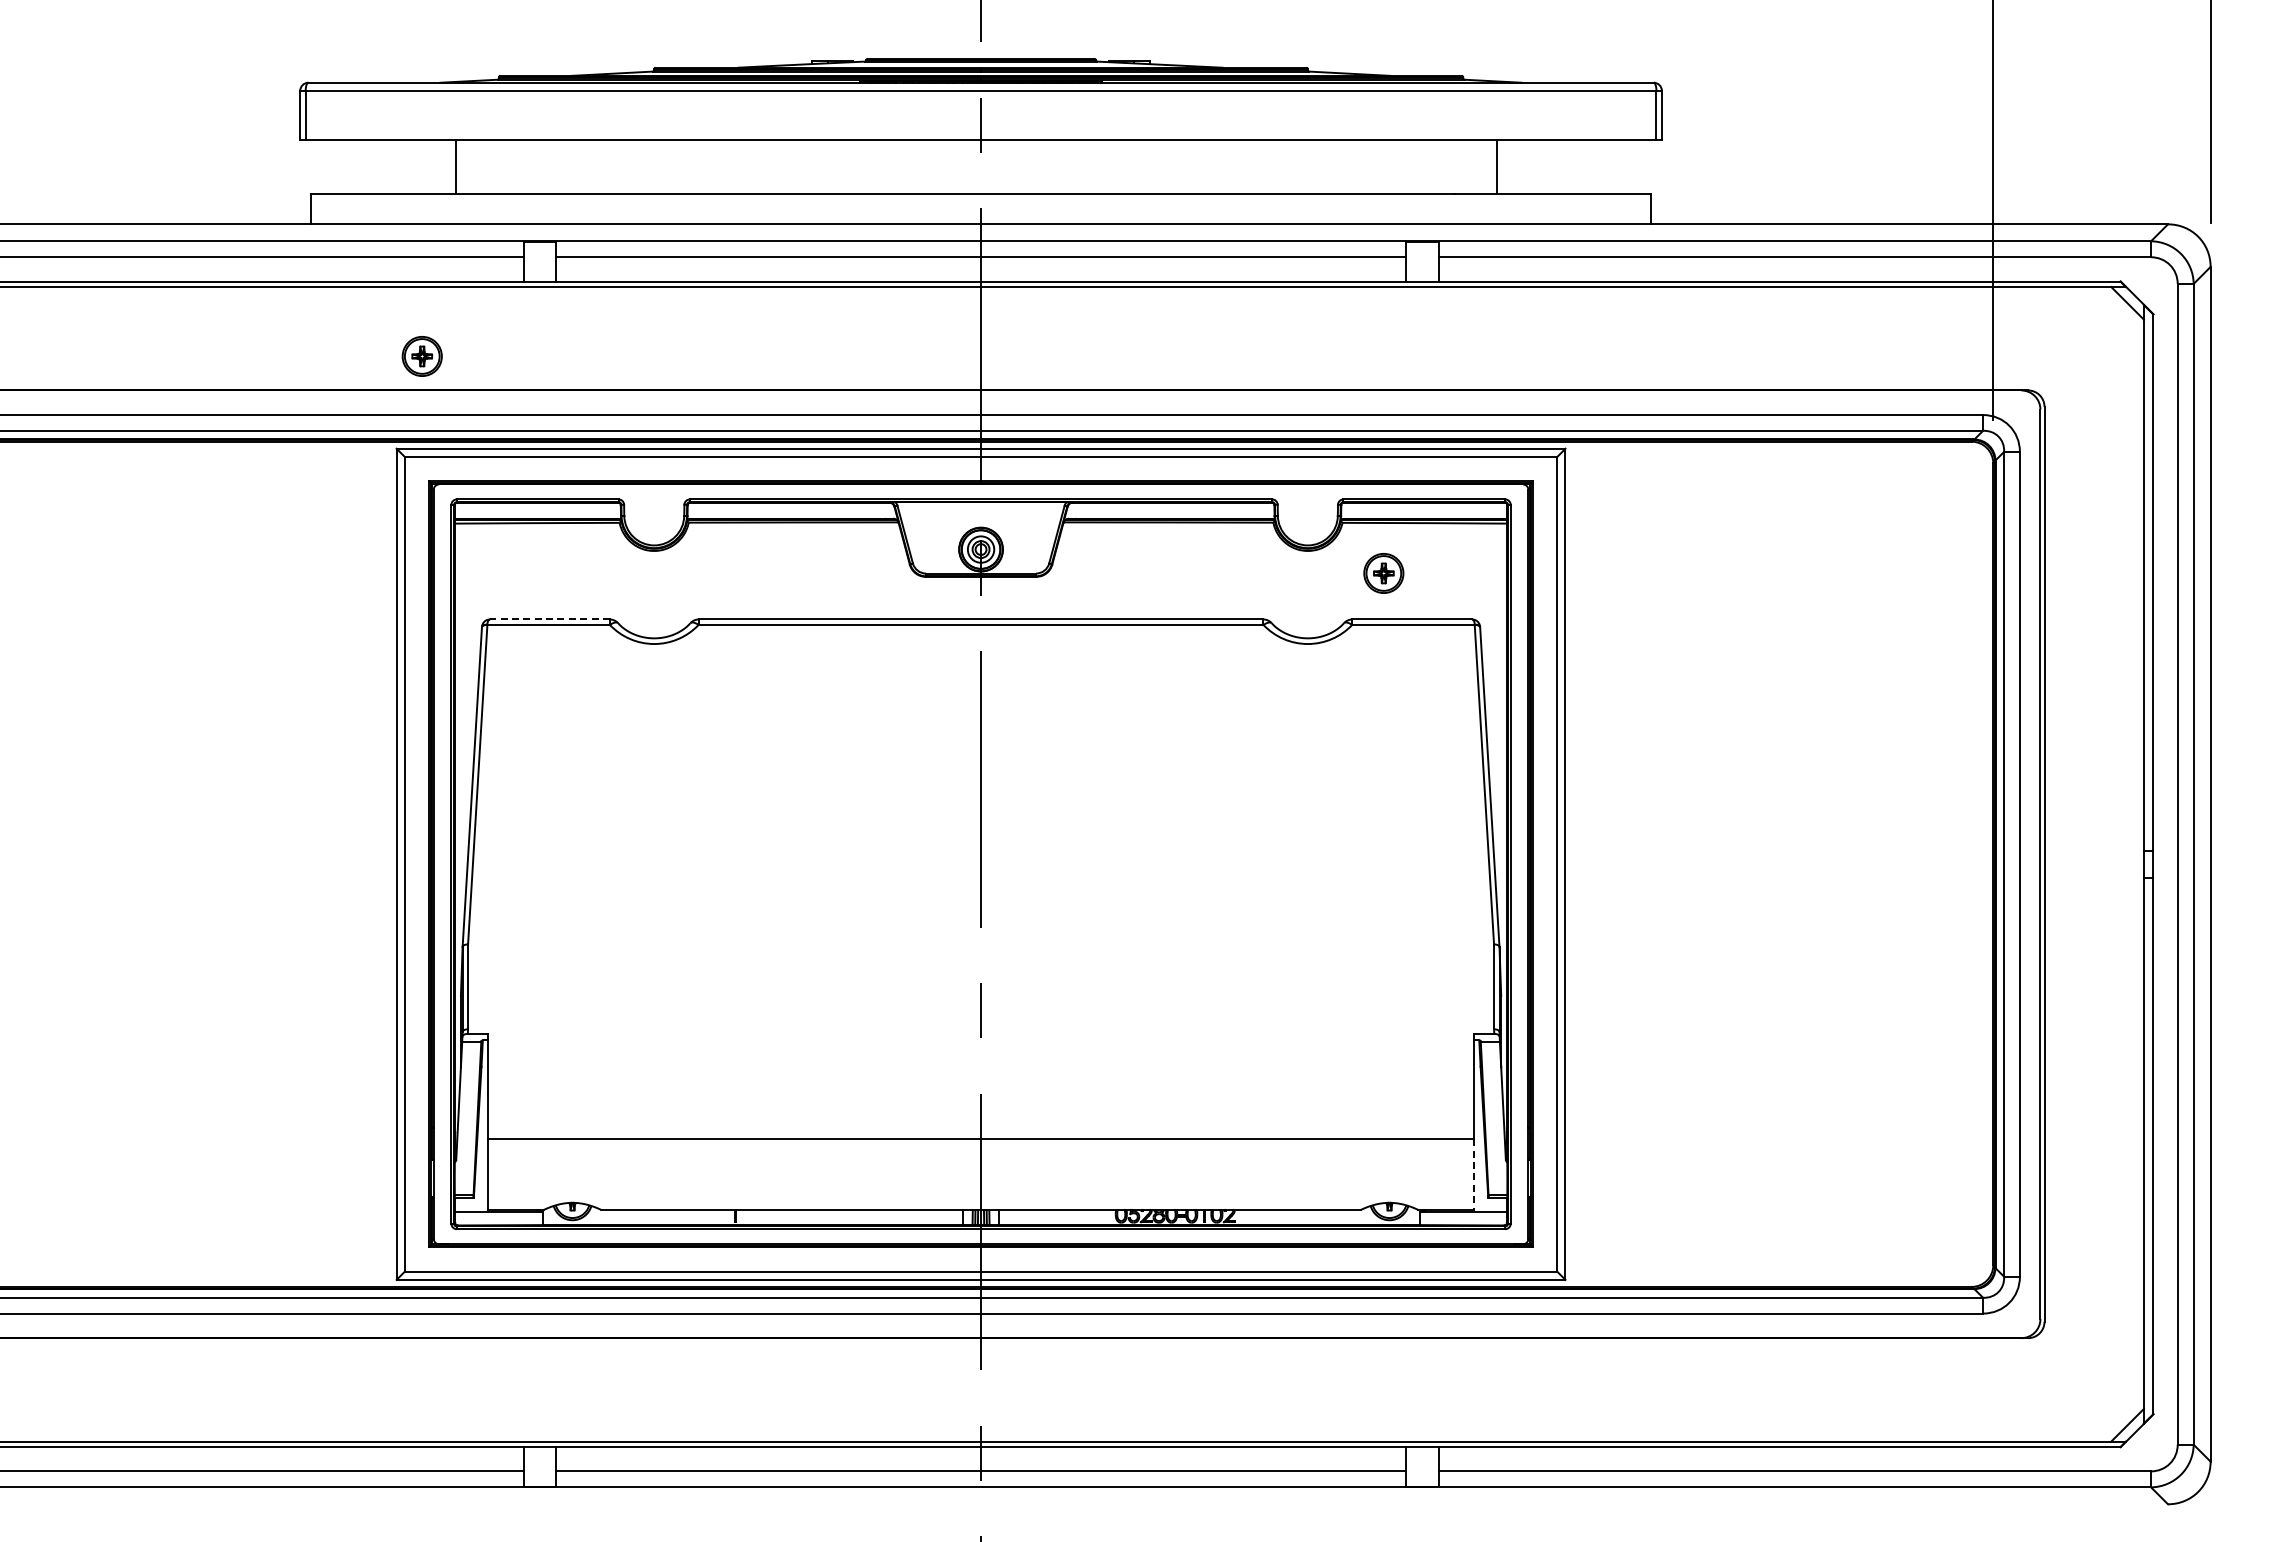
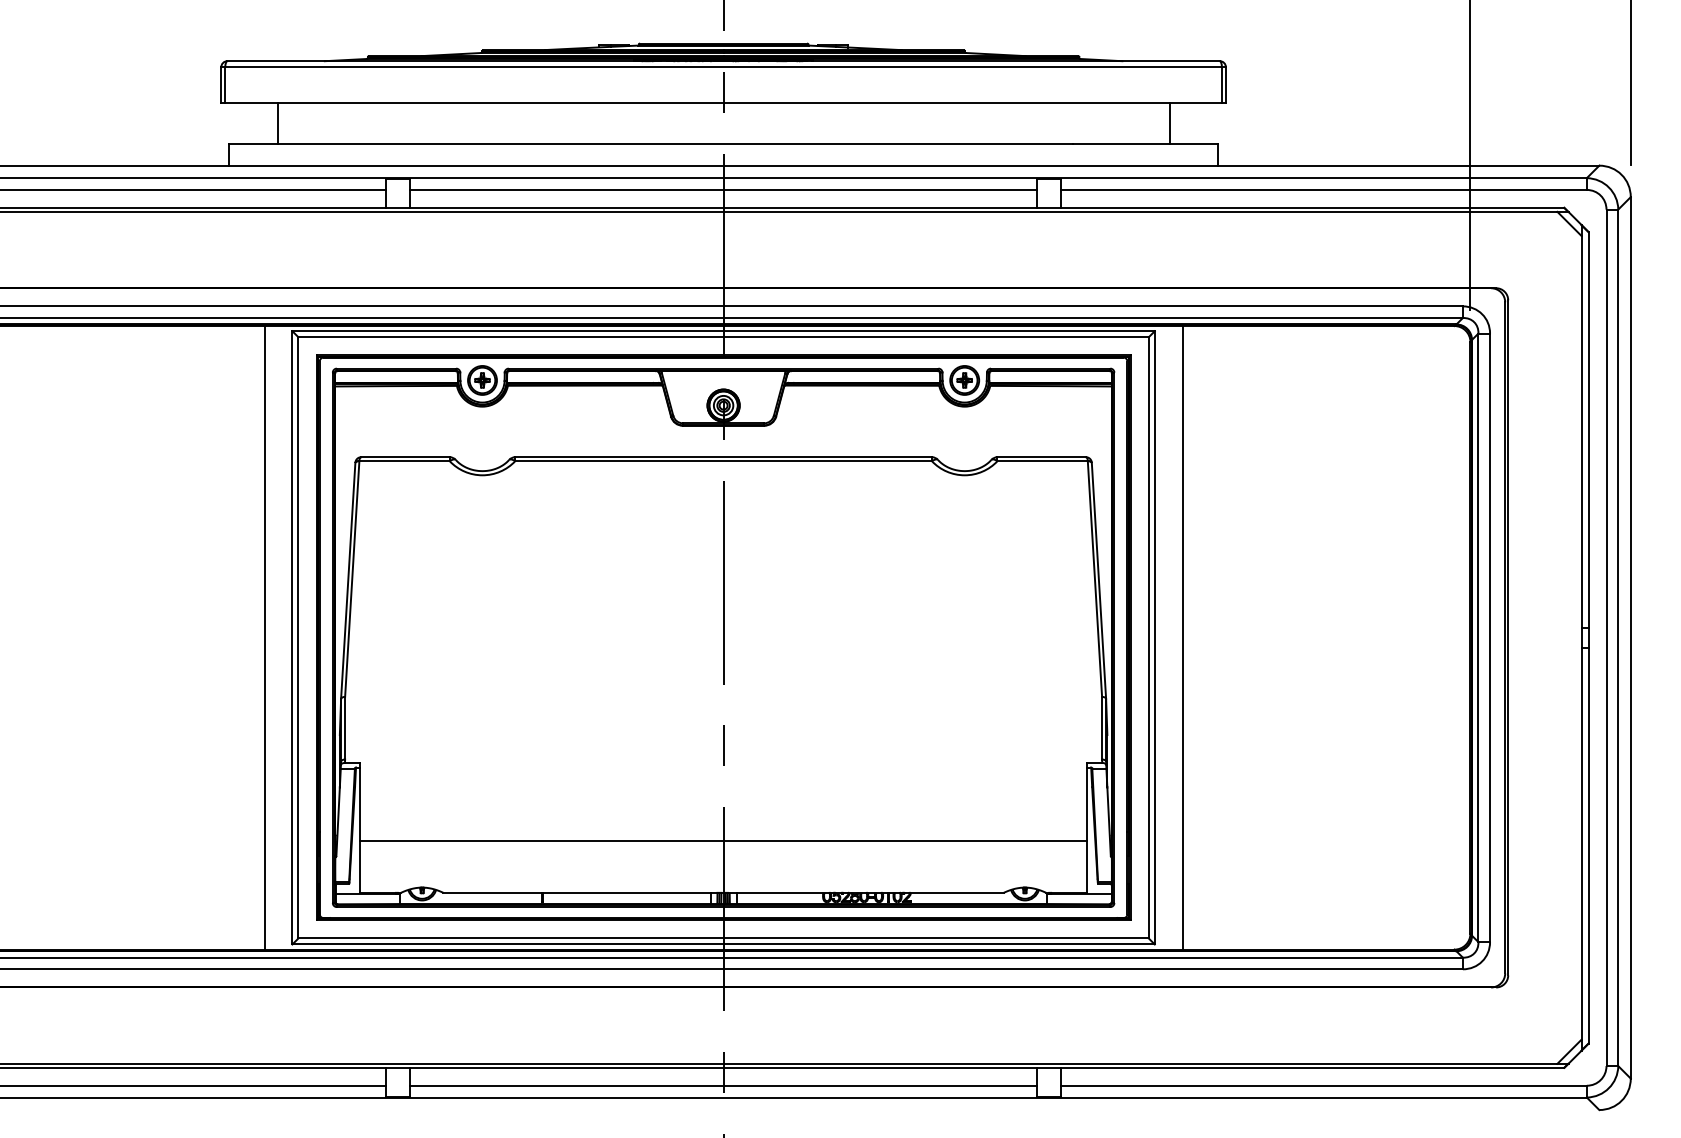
line: (455, 166) -> (277, 122), moved
line: (1496, 166) -> (1169, 122), moved
part: (421, 356) -> (481, 380), moved
part: (1383, 573) -> (964, 380), moved
line: (550, 619) -> (405, 457), dashed -> solid
line: (358, 863) -> (264, 637), added
line: (1603, 863) -> (1182, 637), added
line: (1473, 1175) -> (1086, 867), dashed -> solid

